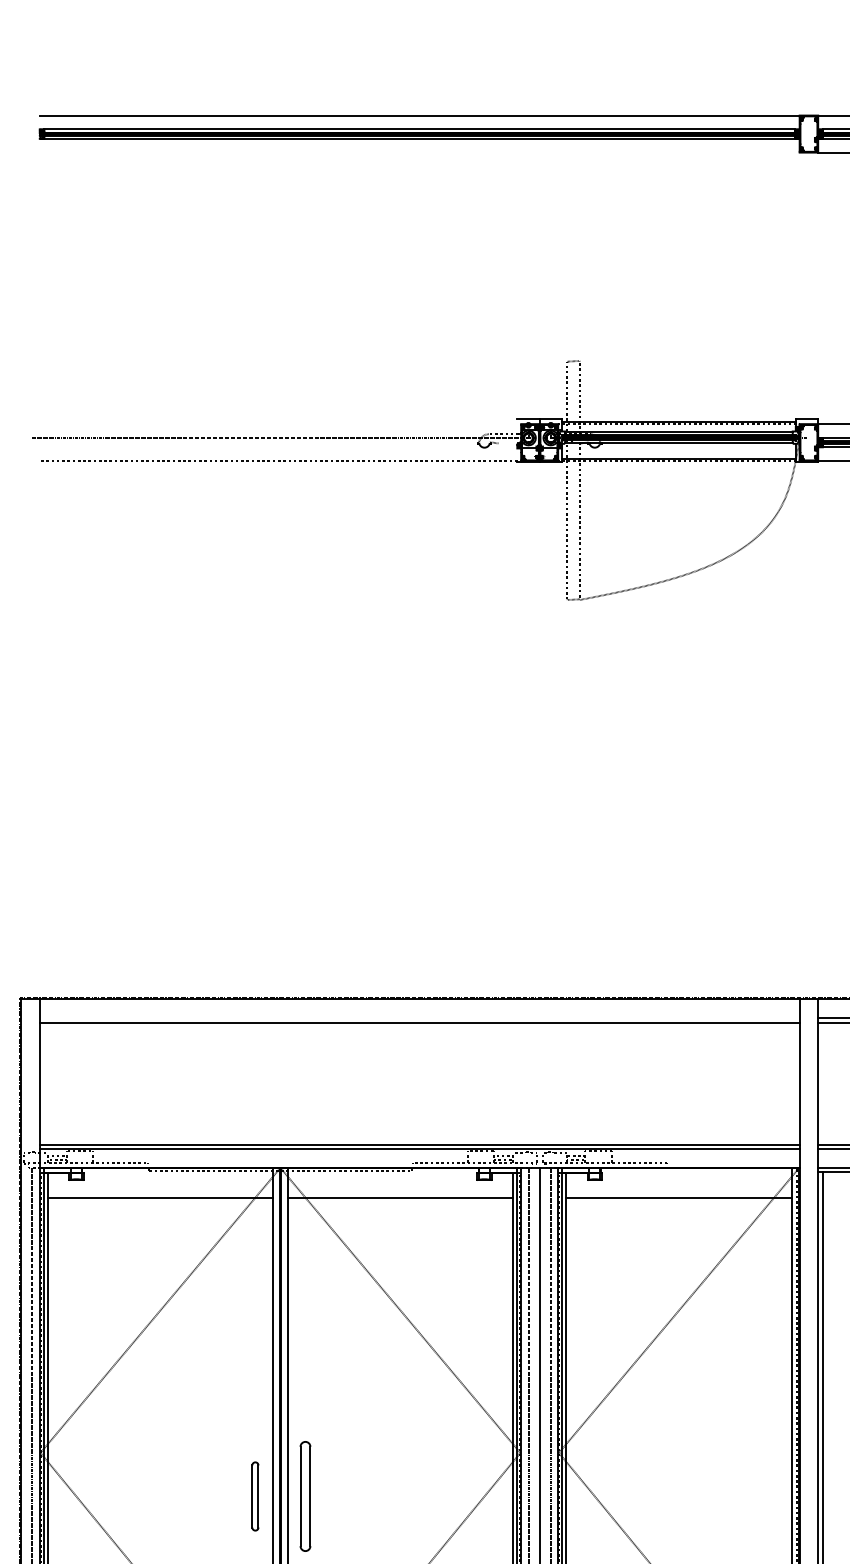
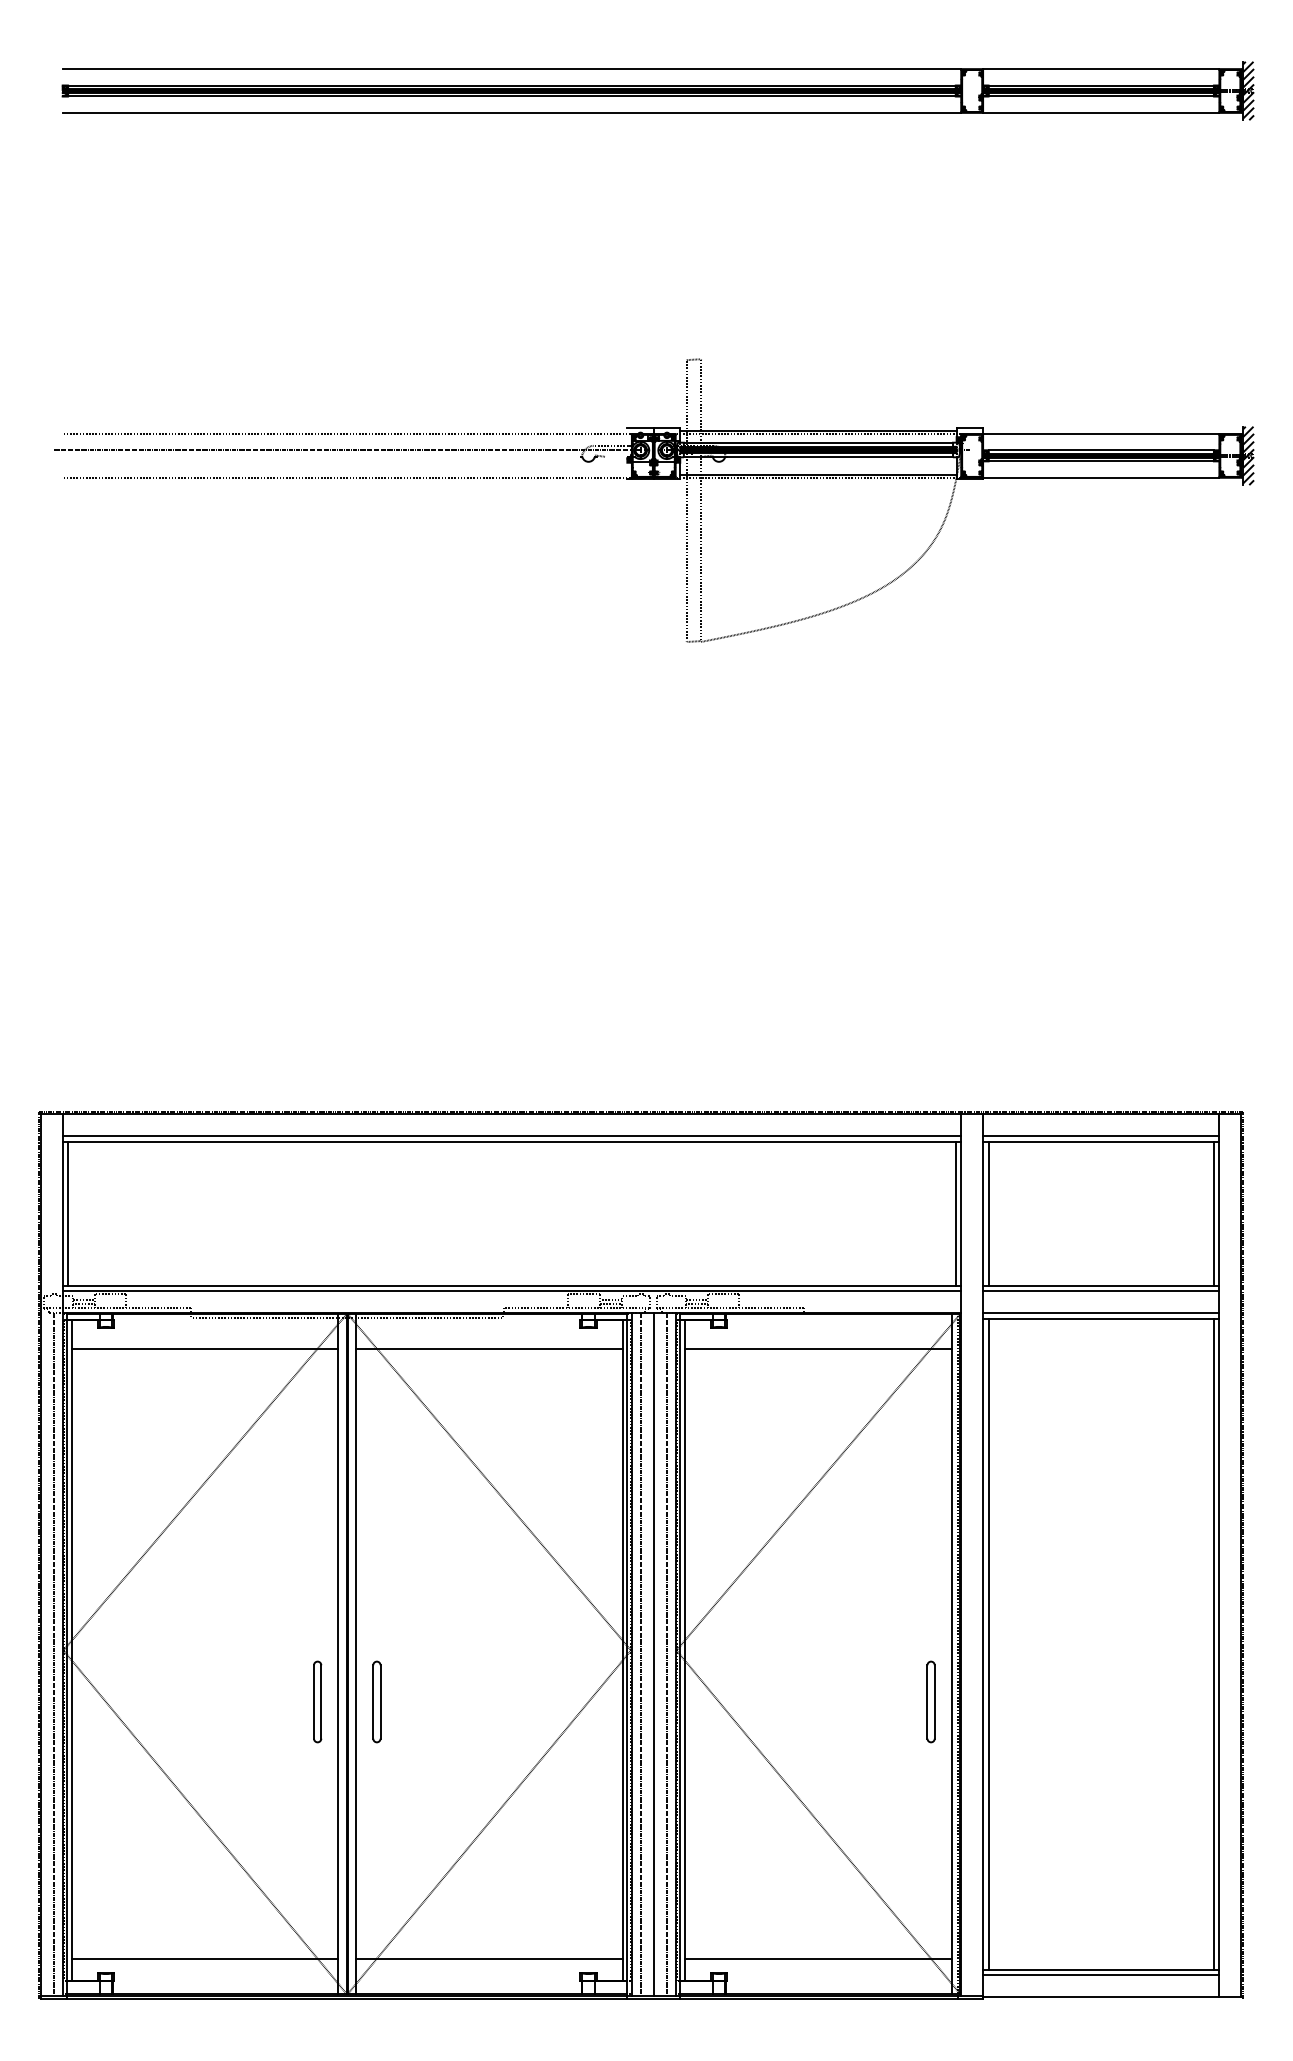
line: (419, 152) -> (511, 112), added
line: (279, 424) -> (346, 434), added
line: (419, 1018) -> (511, 1136), added
line: (44, 1083) -> (68, 1213), added
line: (794, 1083) -> (955, 1213), added
line: (822, 1083) -> (988, 1213), added
part: (305, 1496) -> (376, 1701), size x0.62
part: (773, 1496) -> (930, 1701), added

